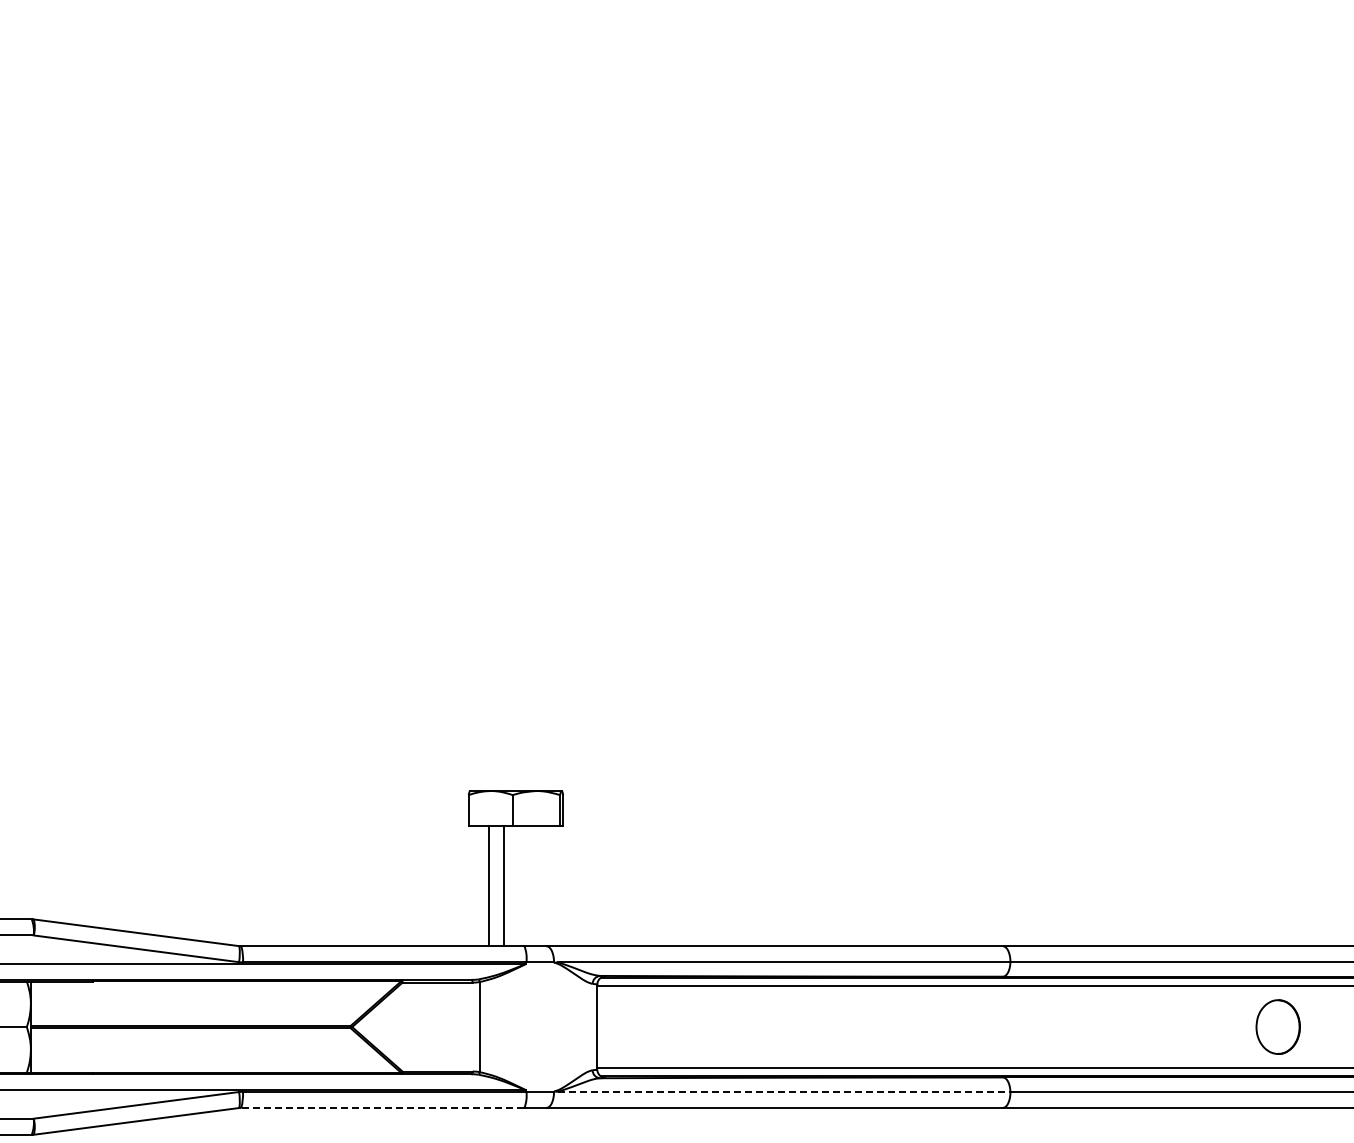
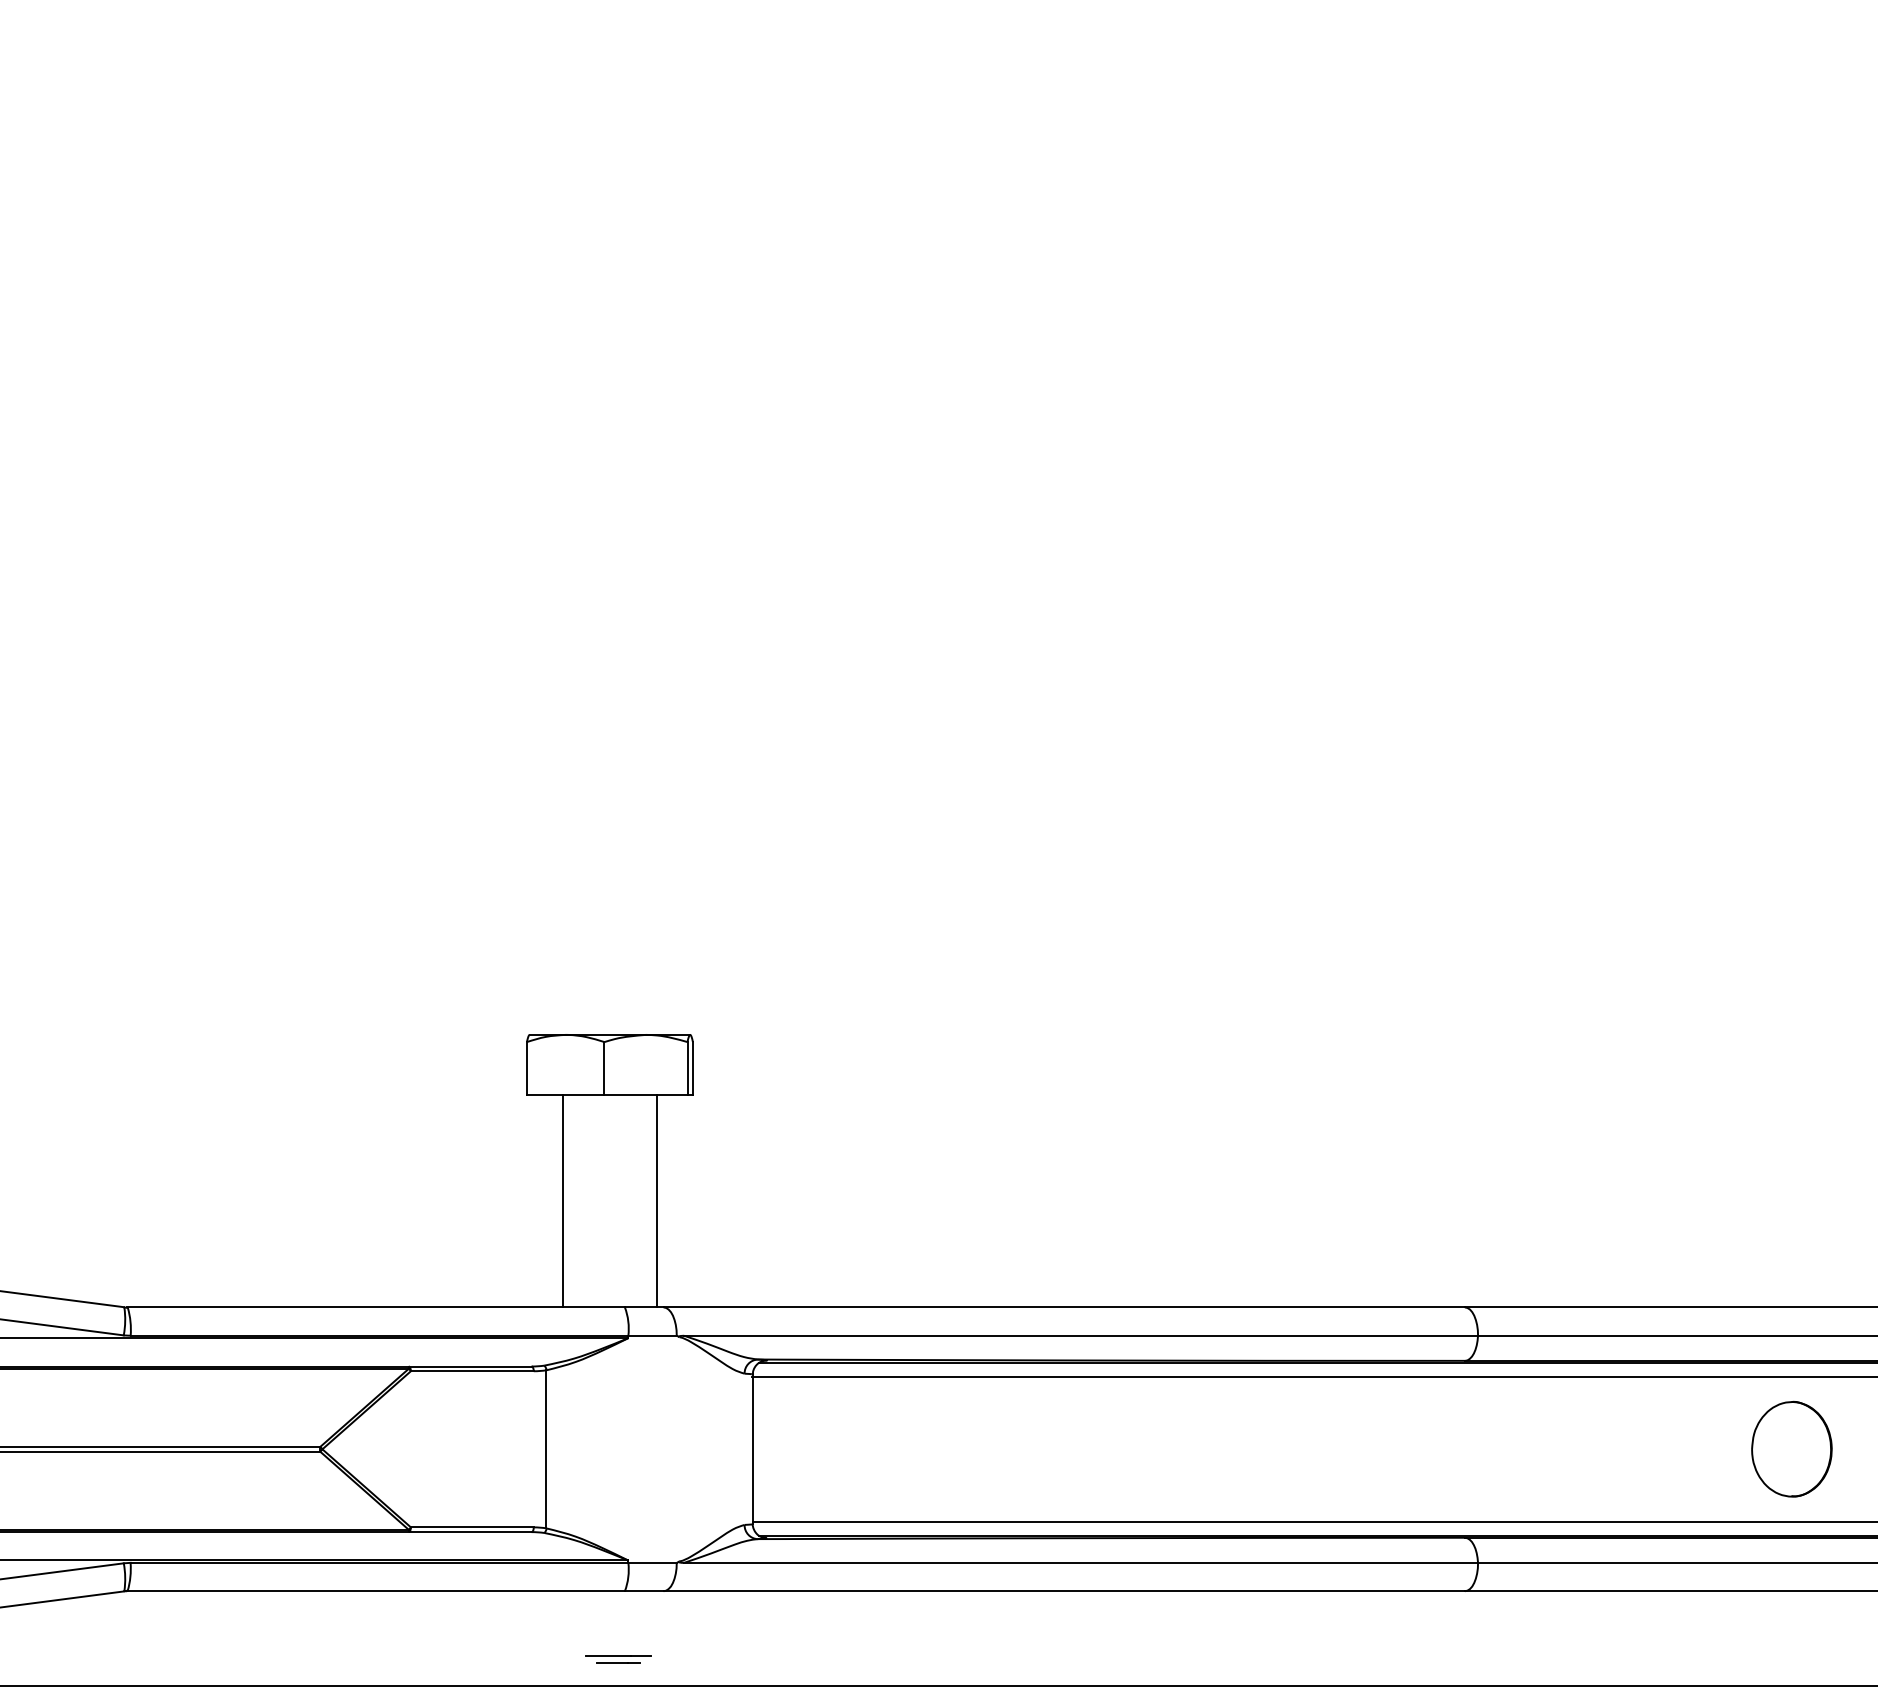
line: (503, 885) -> (656, 1200), moved
part: (1188, 1026) -> (1790, 1448), added
line: (784, 1091) -> (1081, 1562), dashed -> solid
line: (382, 1107) -> (375, 1590), dashed -> solid

